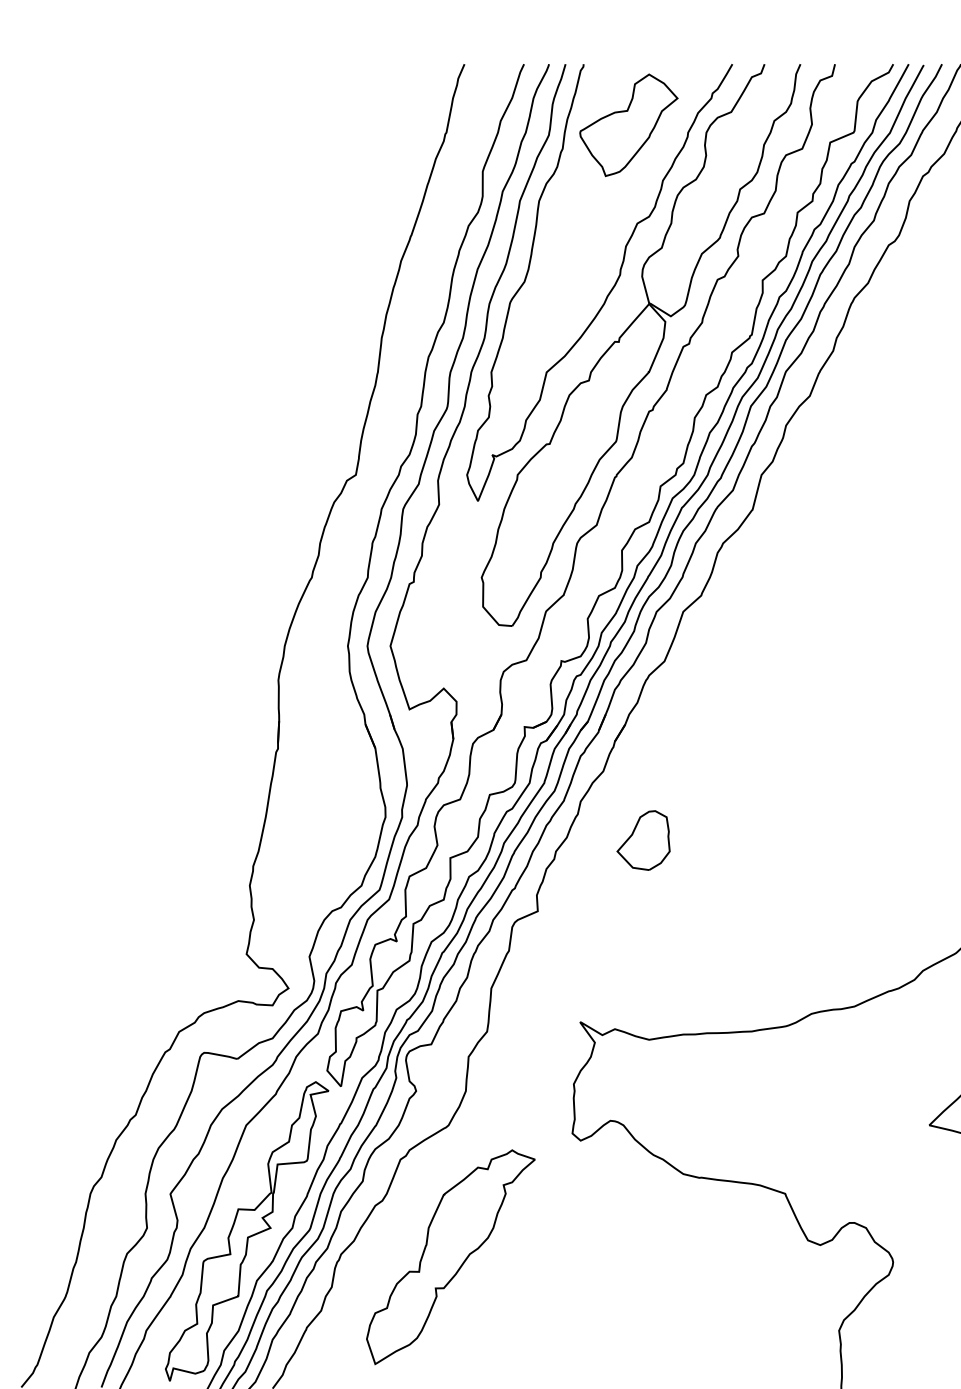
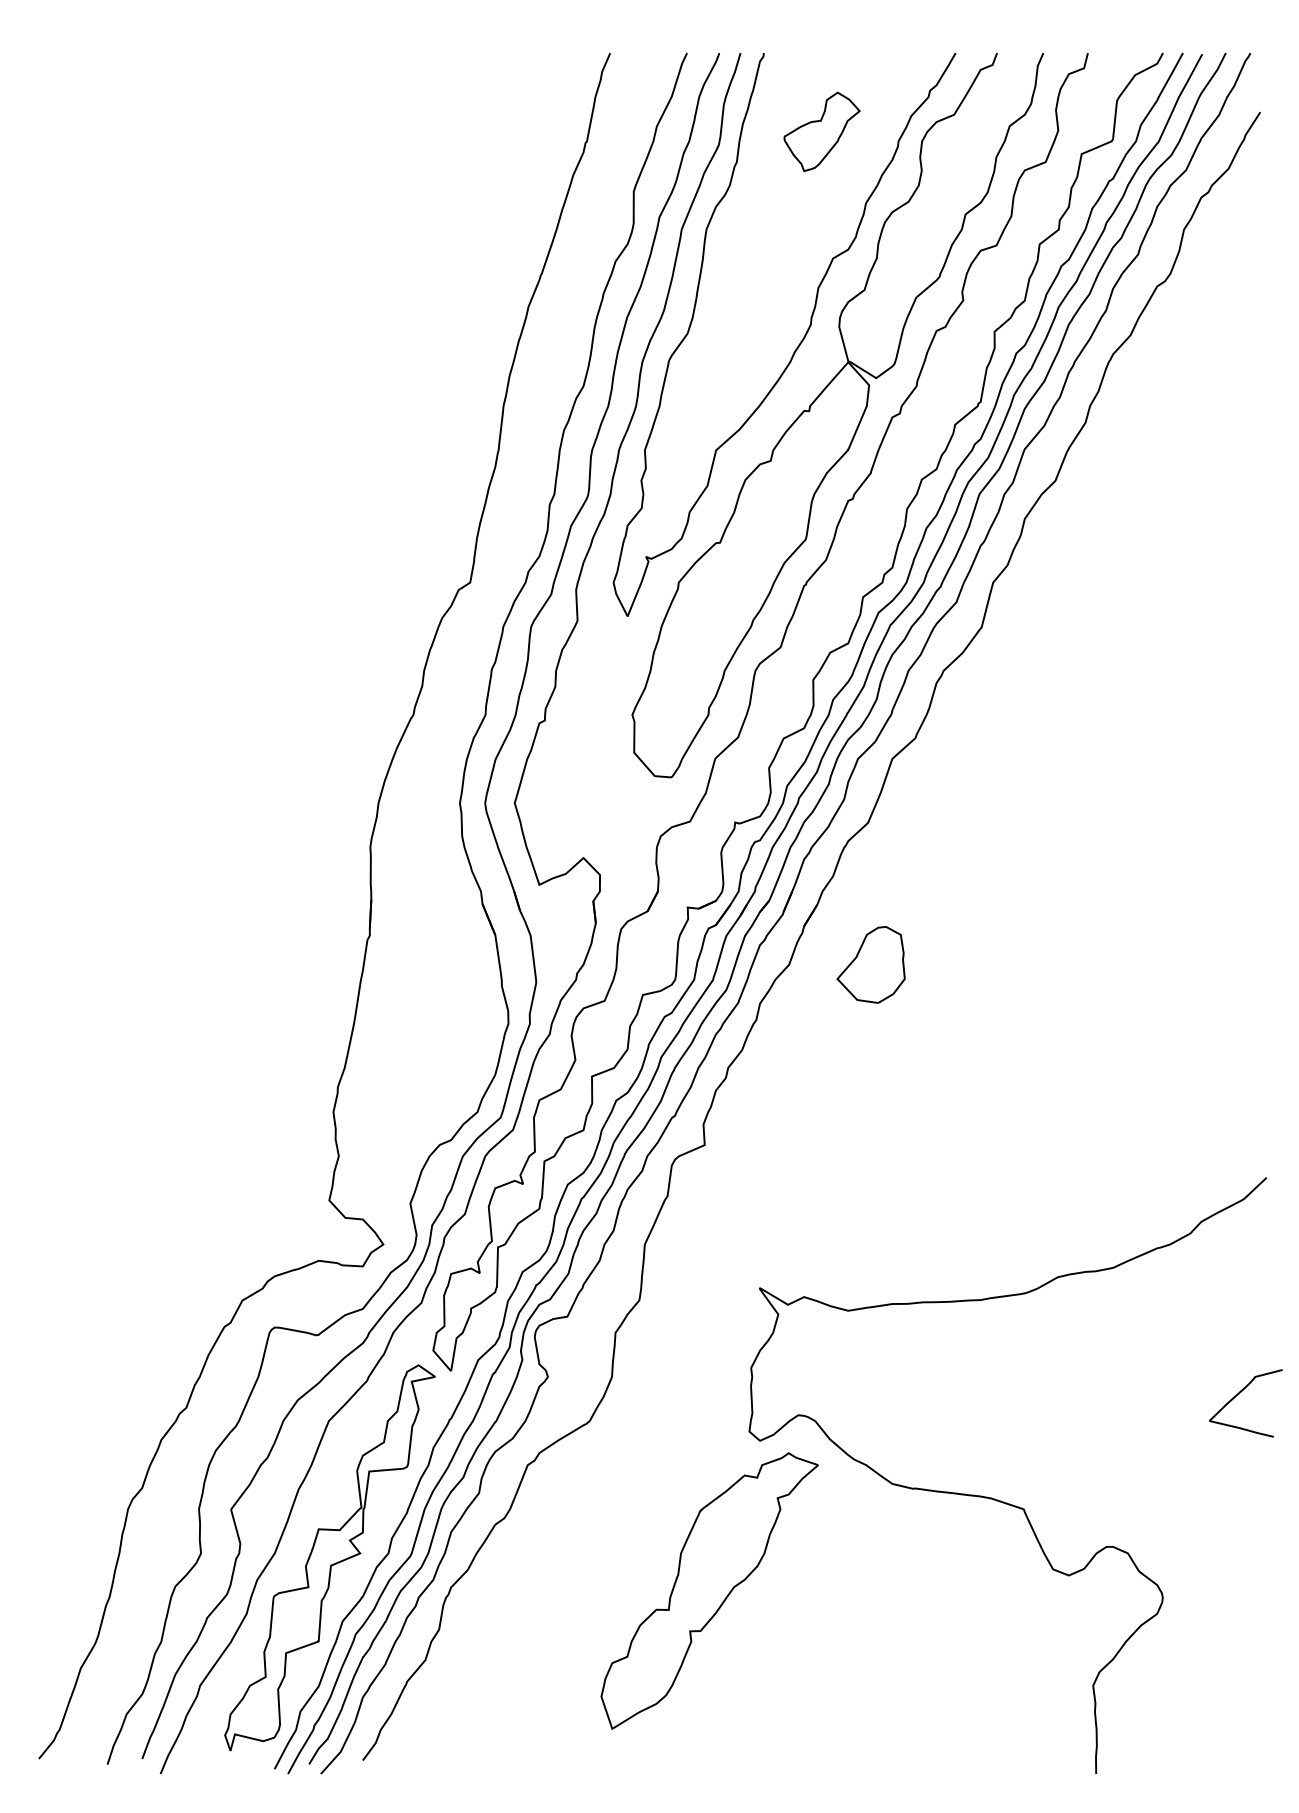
part: (628, 125) -> (821, 131), size x0.6
part: (643, 840) -> (870, 964), moved
part: (450, 1256) -> (709, 1590), moved

